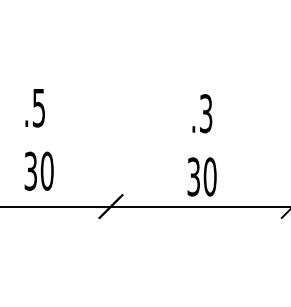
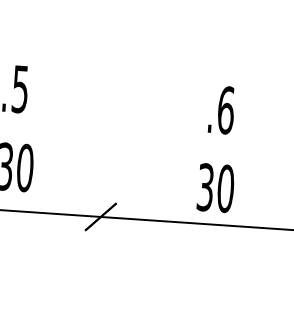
text: (205, 113) -> (225, 110), .3 -> .6

